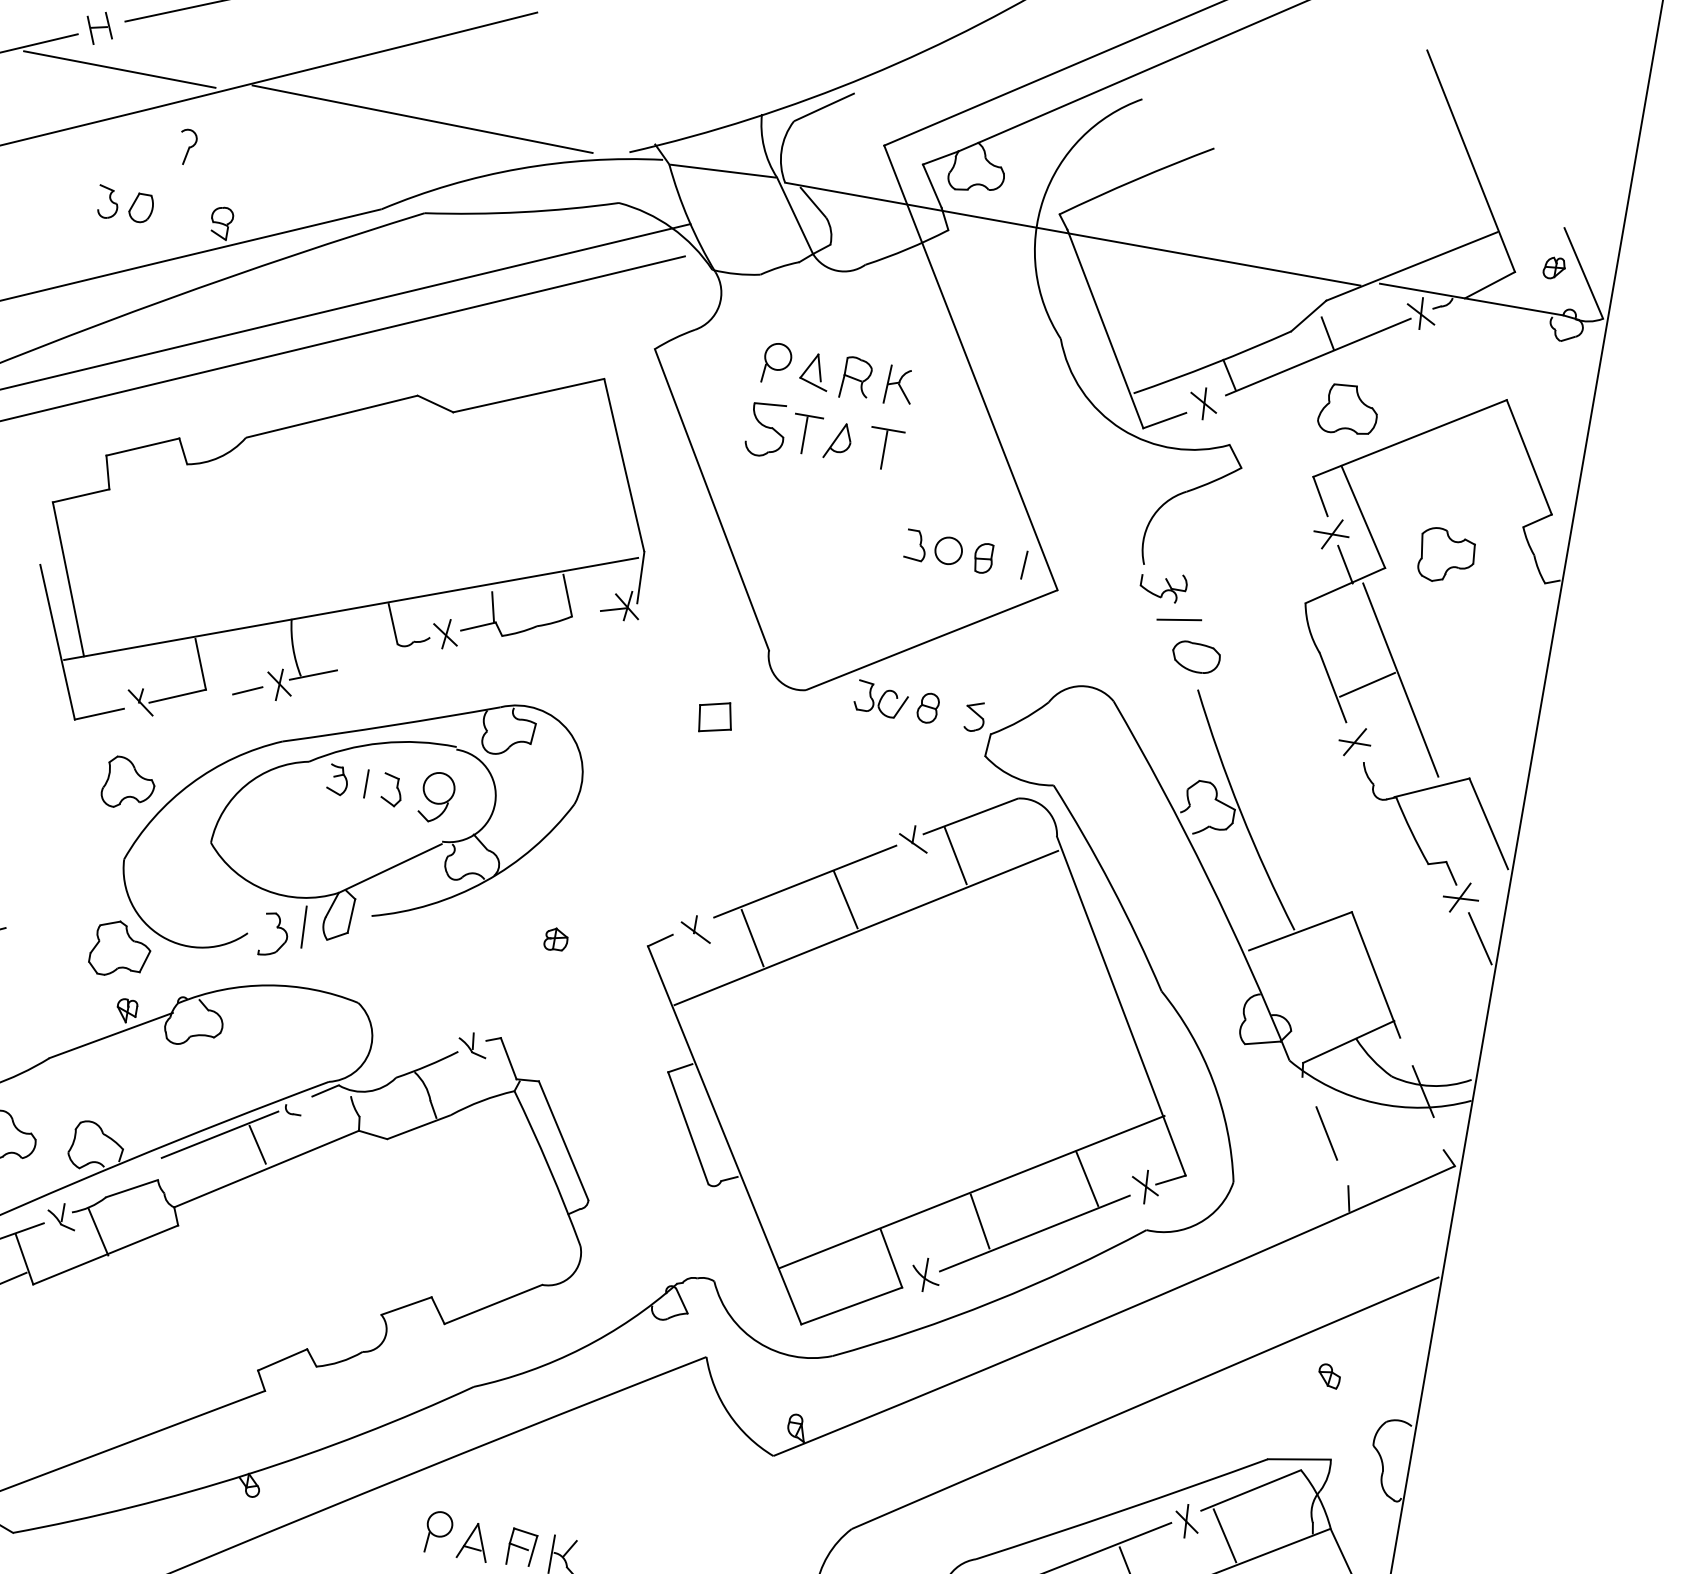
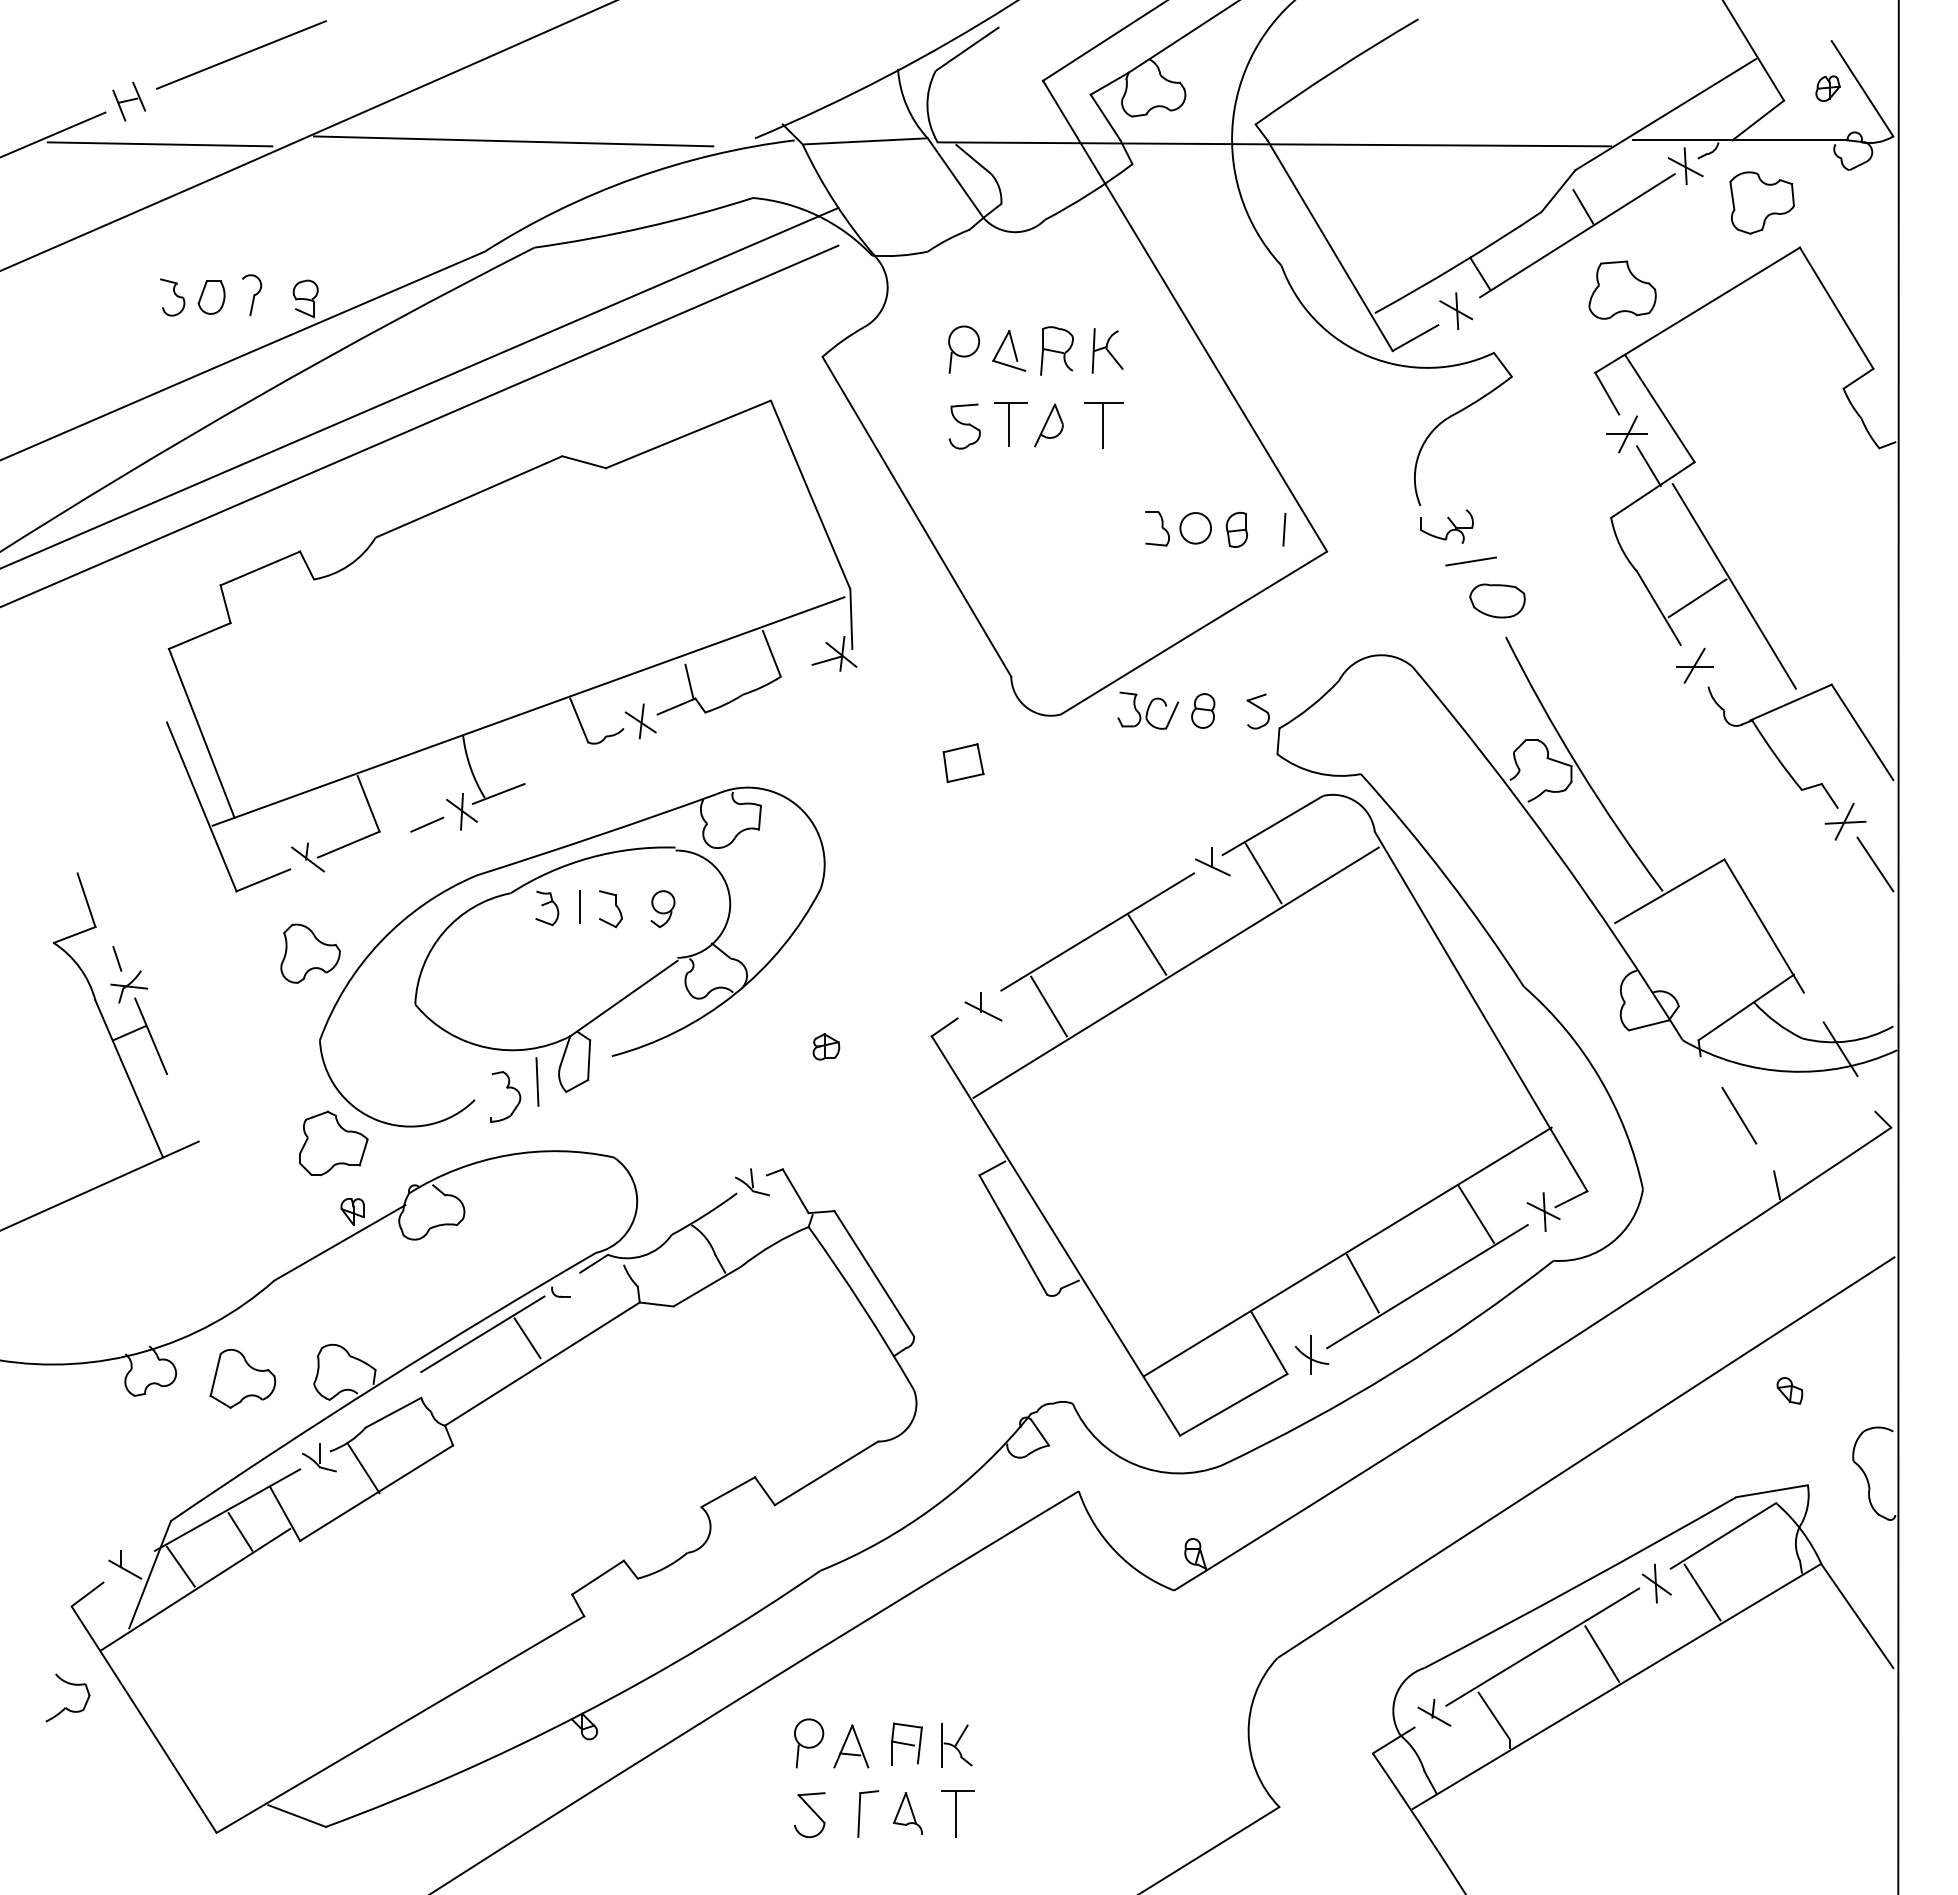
part: (187, 147) -> (252, 295), moved
part: (766, 429) -> (964, 426), size x0.71
part: (1446, 555) -> (1761, 202), moved
part: (436, 798) -> (662, 909), size x0.62

